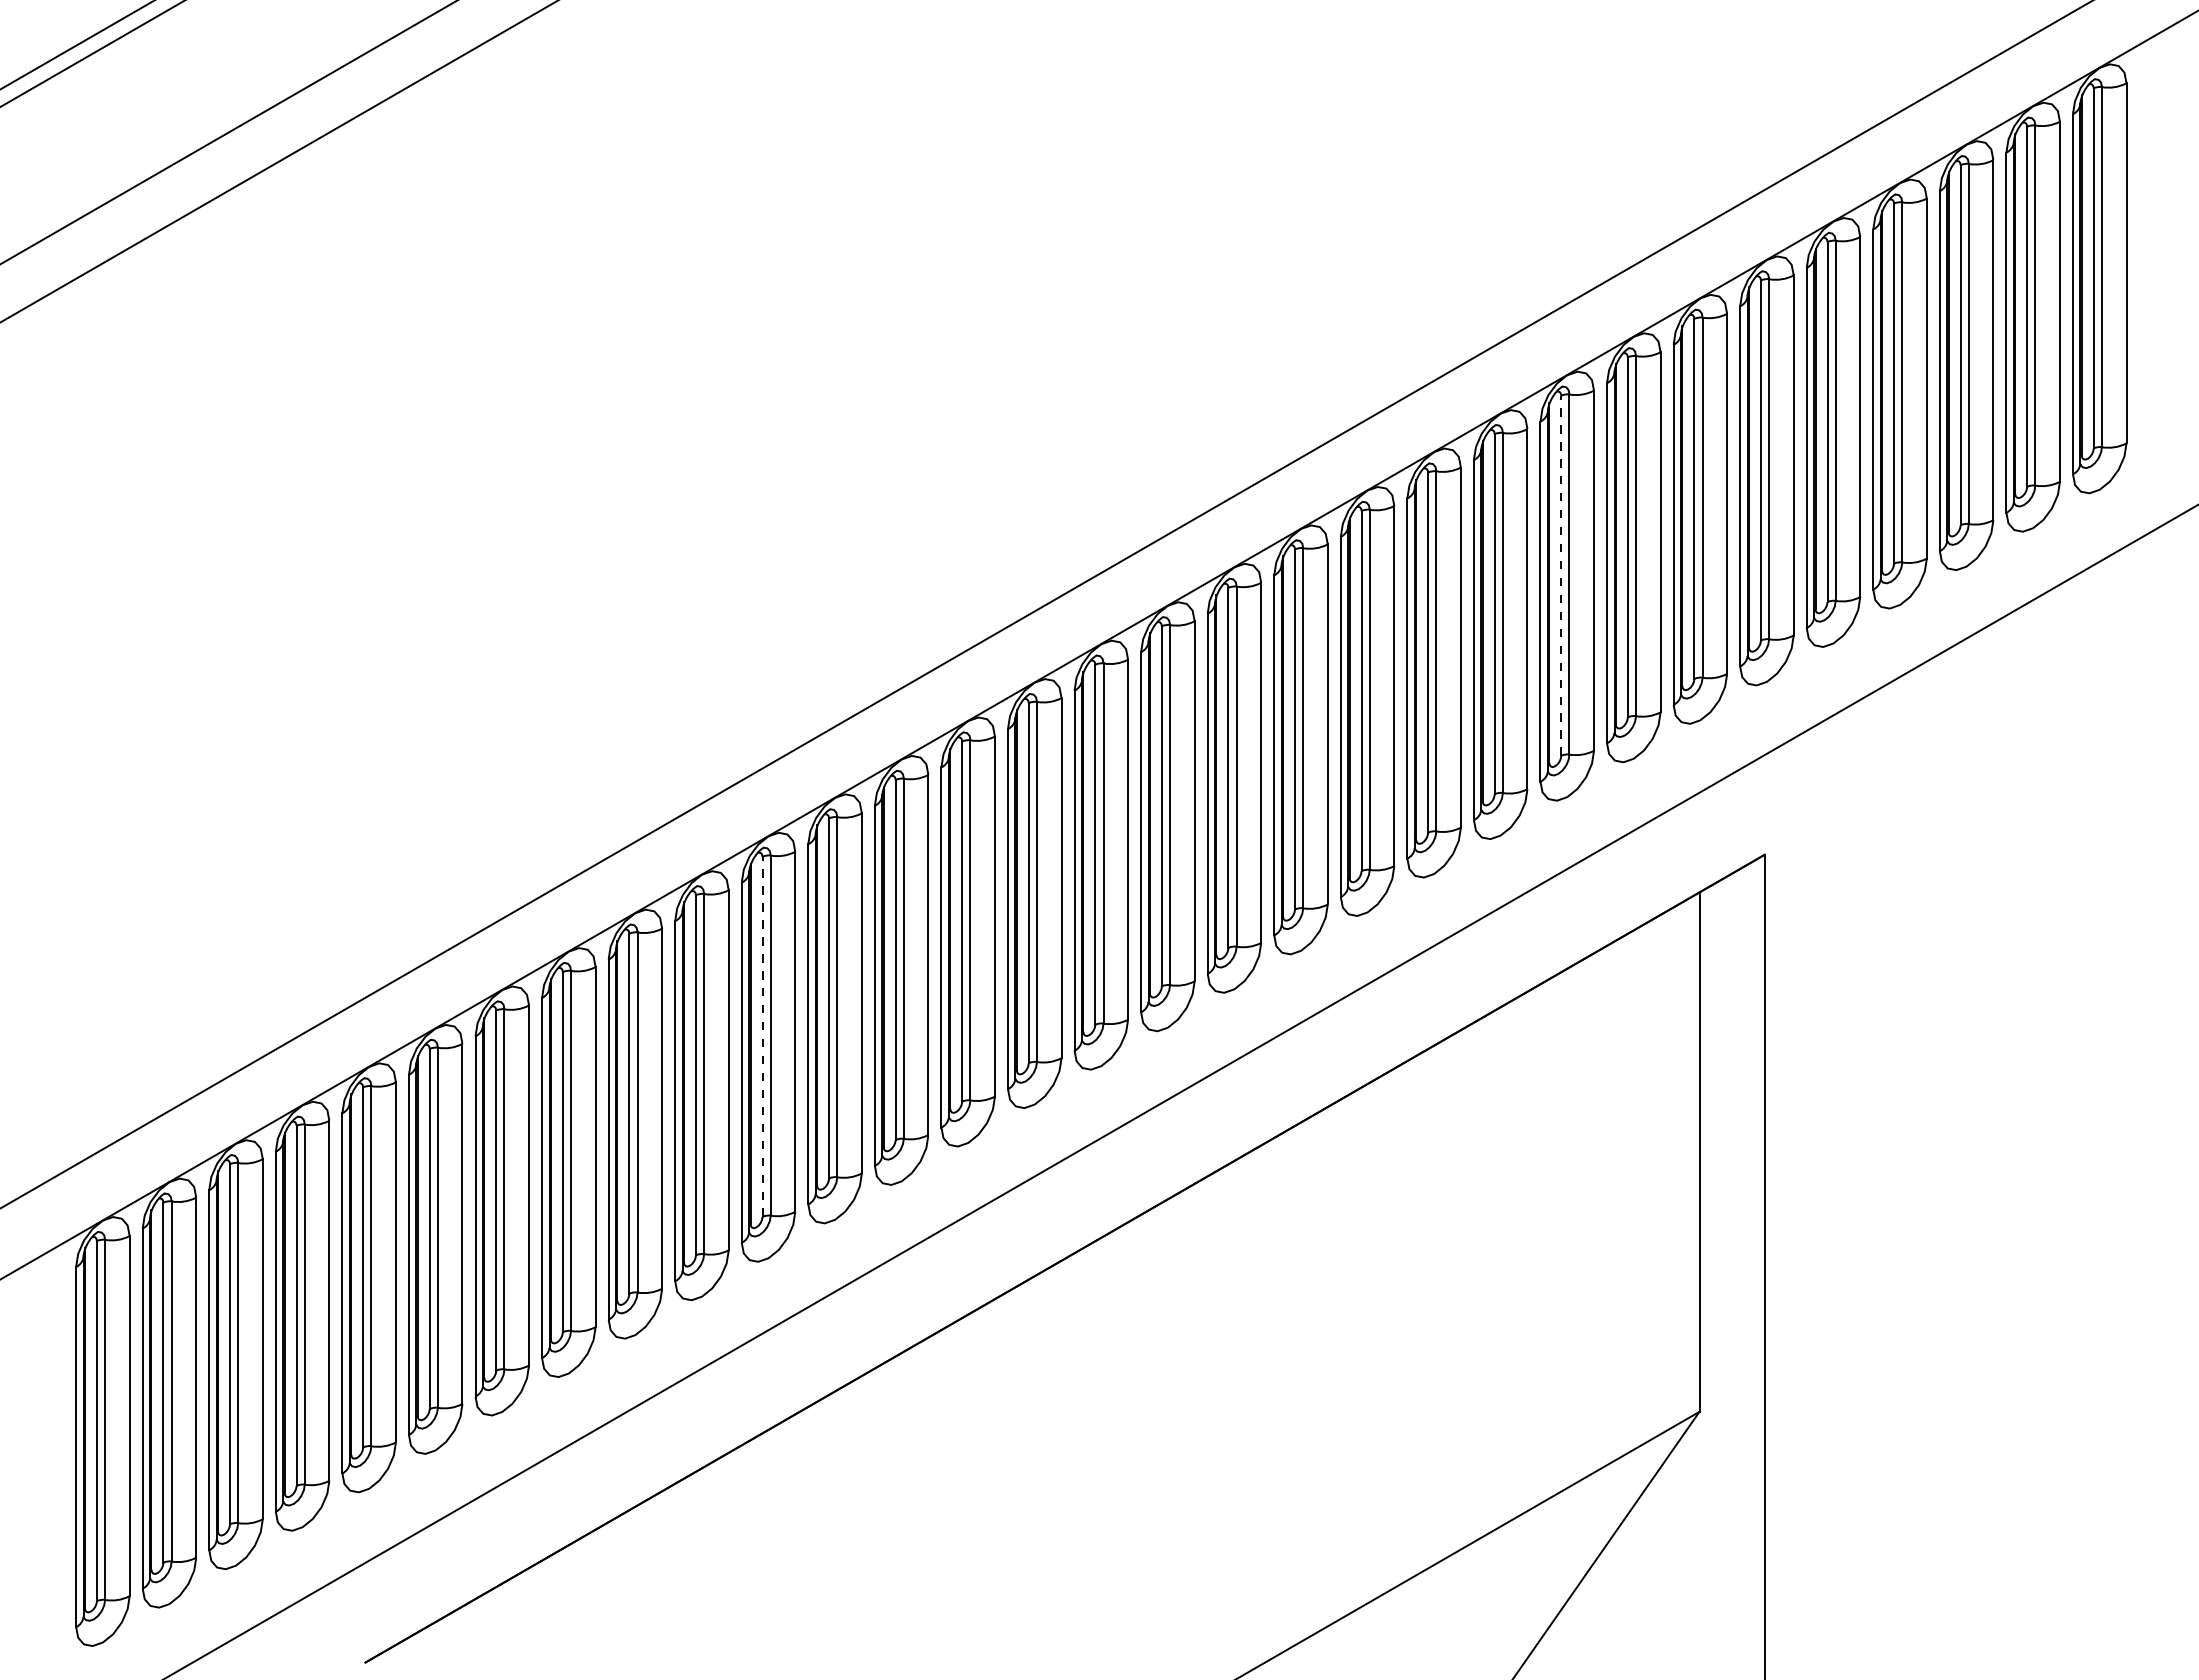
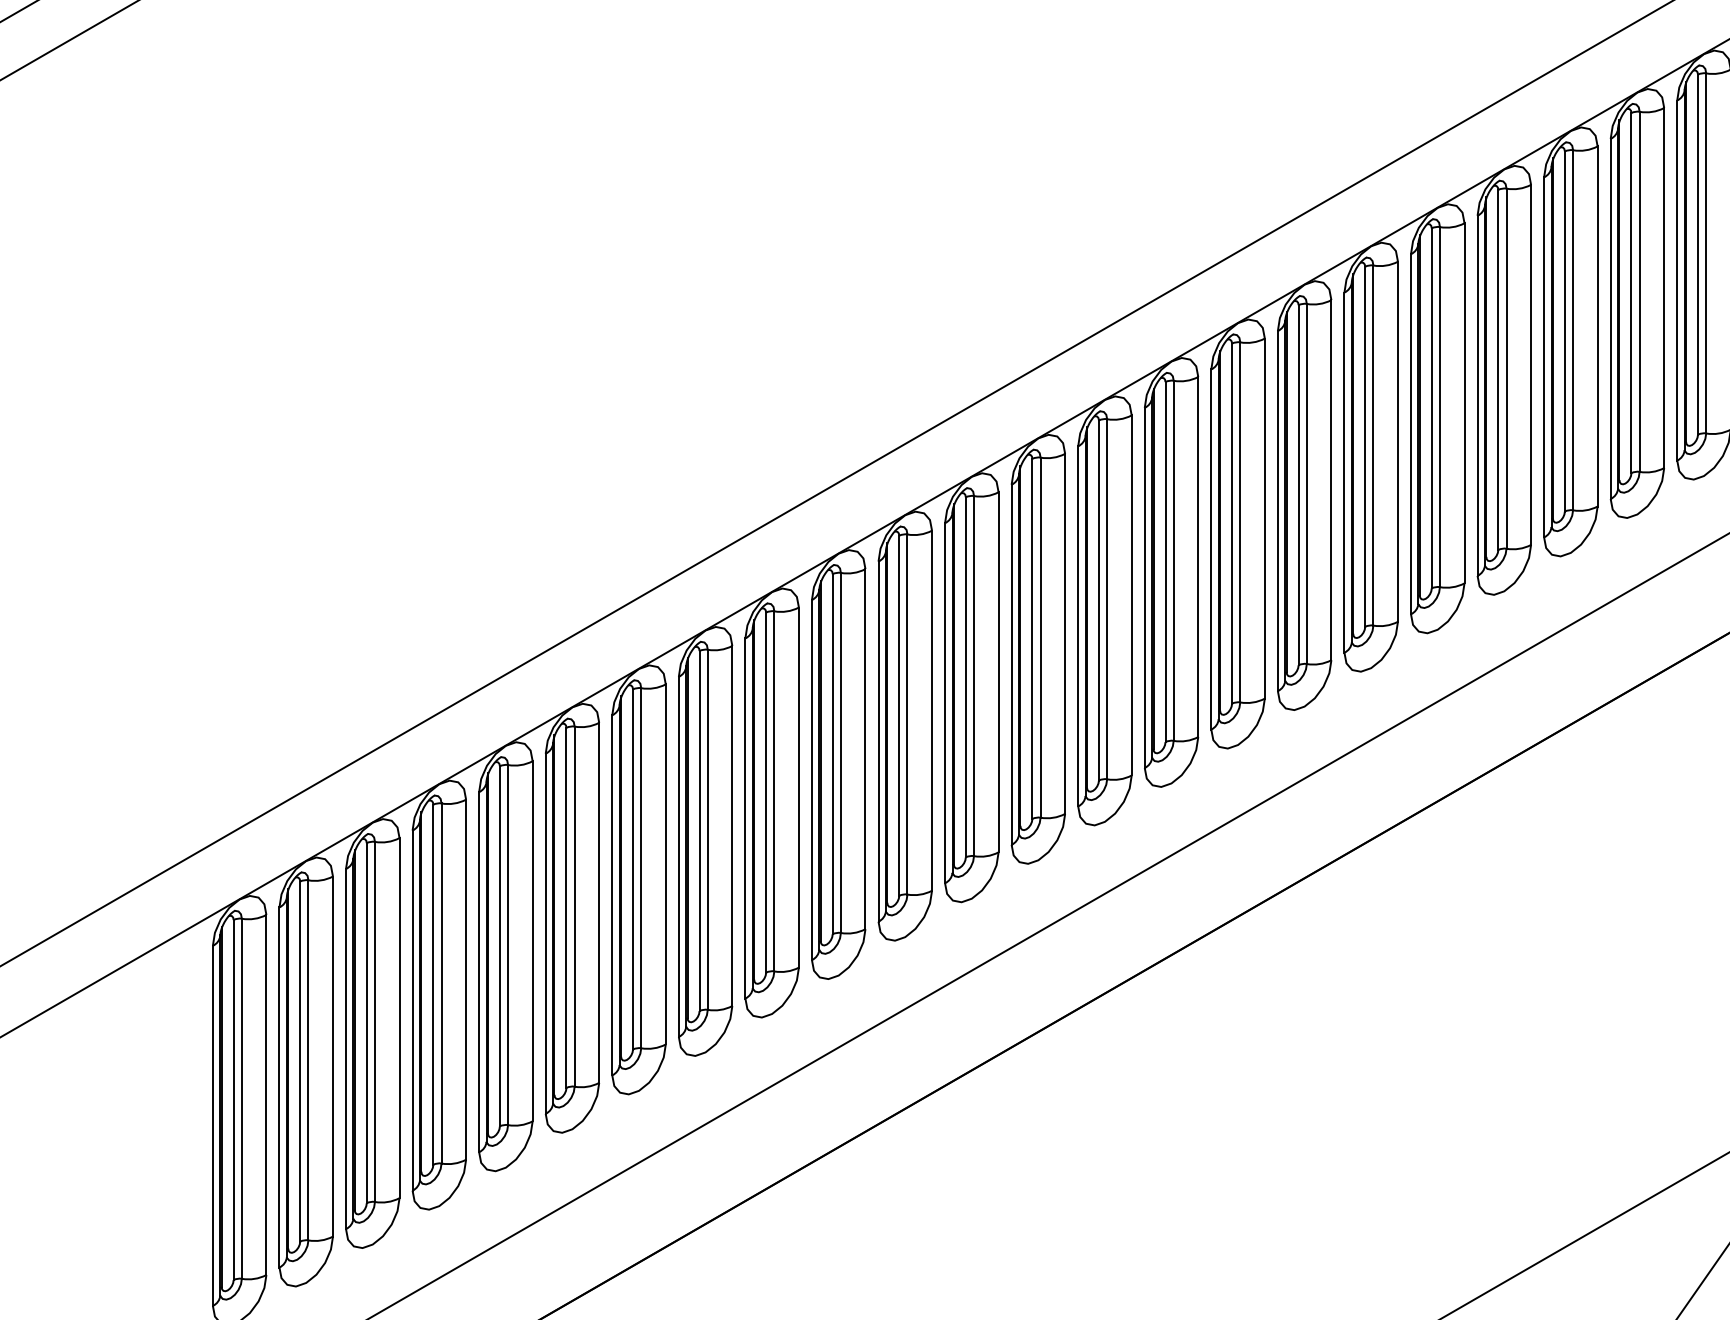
line: (1561, 575) -> (1698, 254), dashed -> solid
line: (762, 1036) -> (899, 715), dashed -> solid

